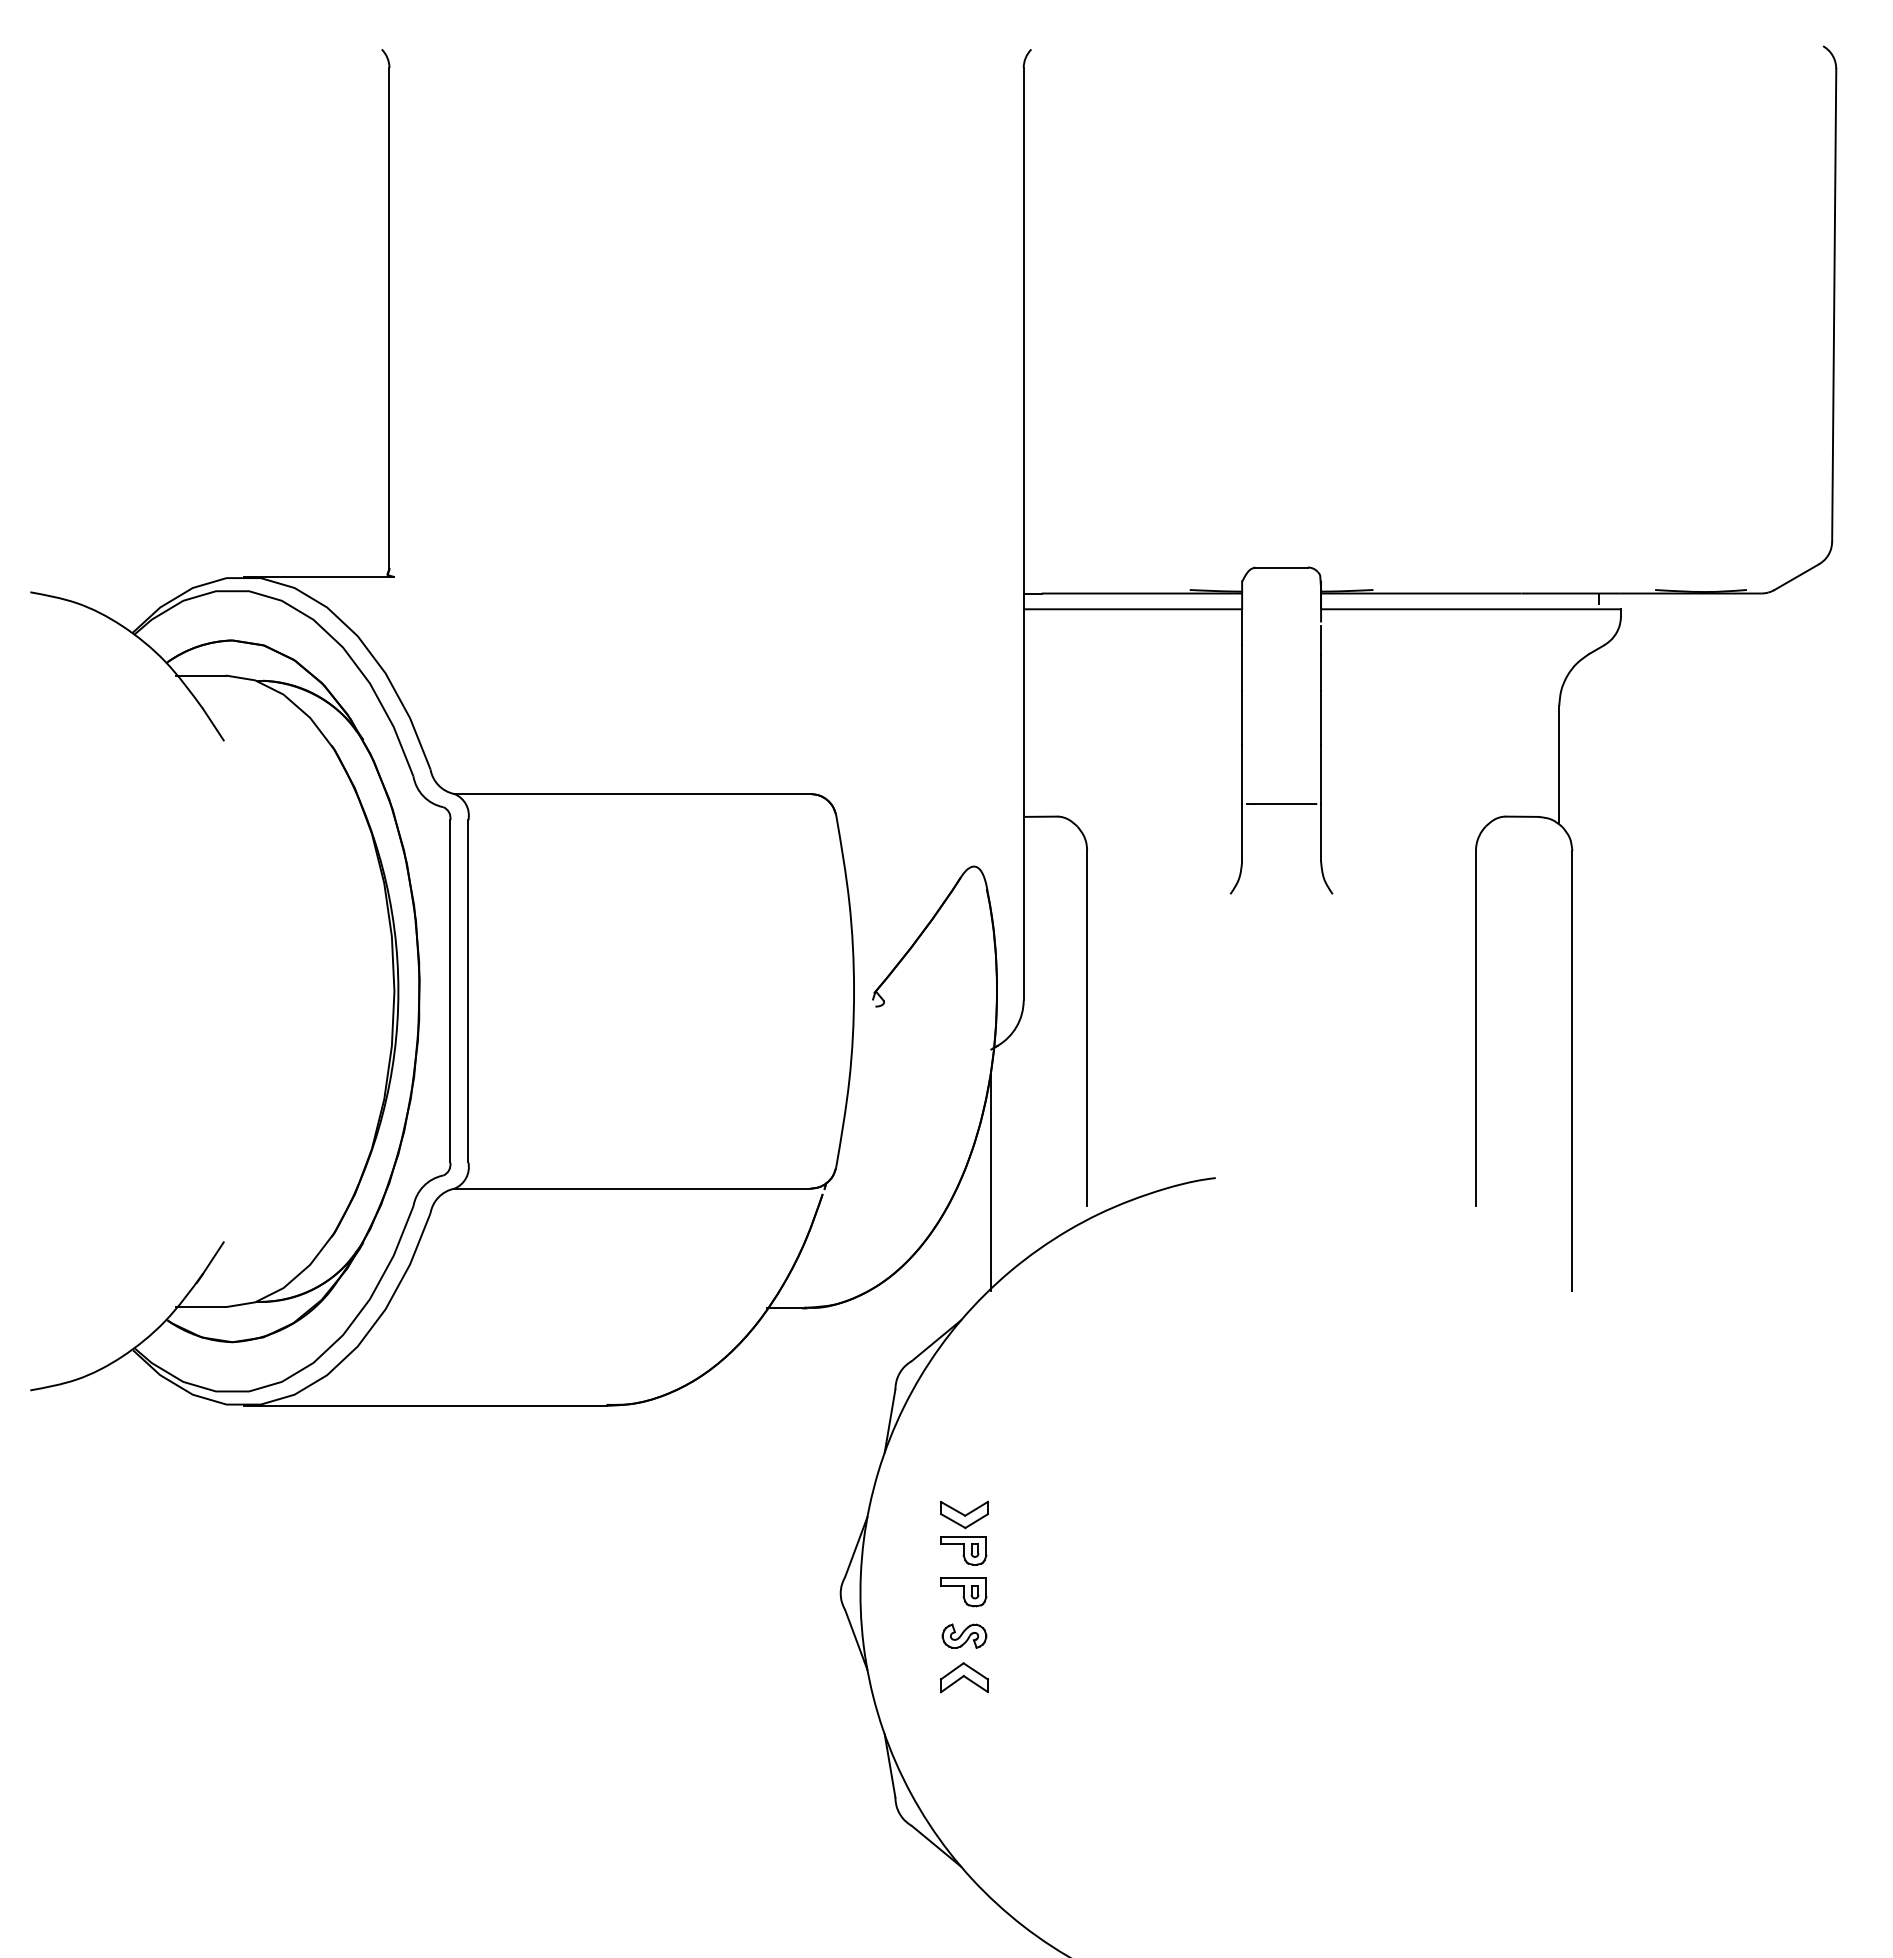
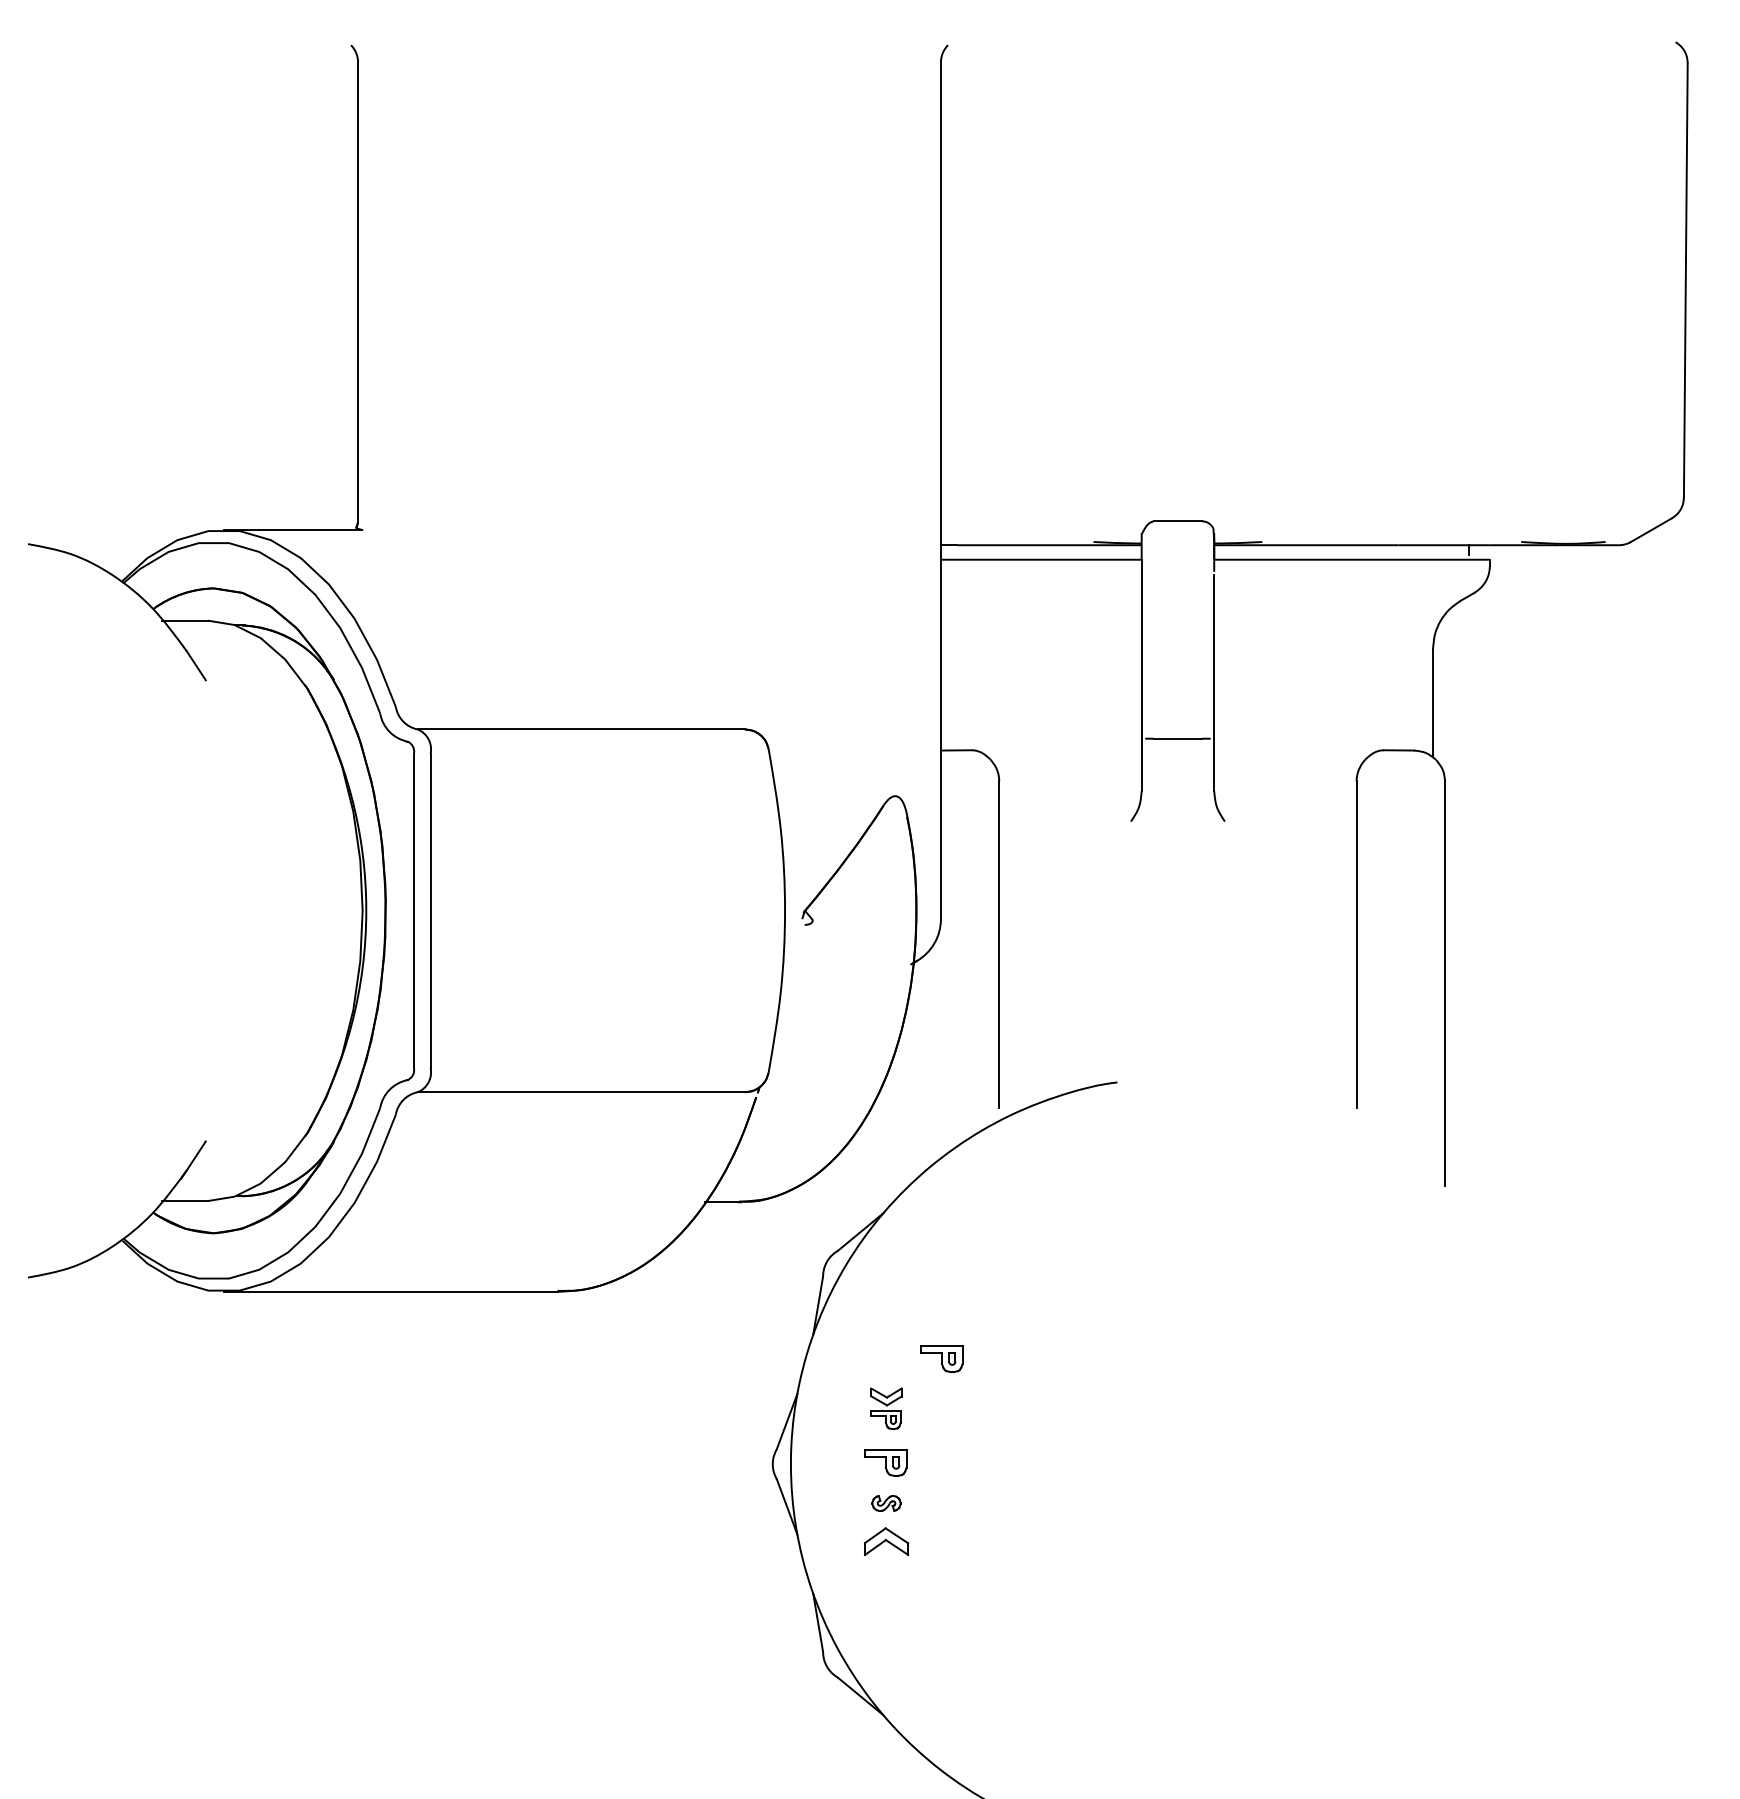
line: (990, 1180) -> (910, 1084), removed
part: (1024, 1479) -> (941, 1359), added
part: (964, 1532) -> (886, 1408), size x0.7
part: (964, 1635) -> (886, 1502), size x0.7

